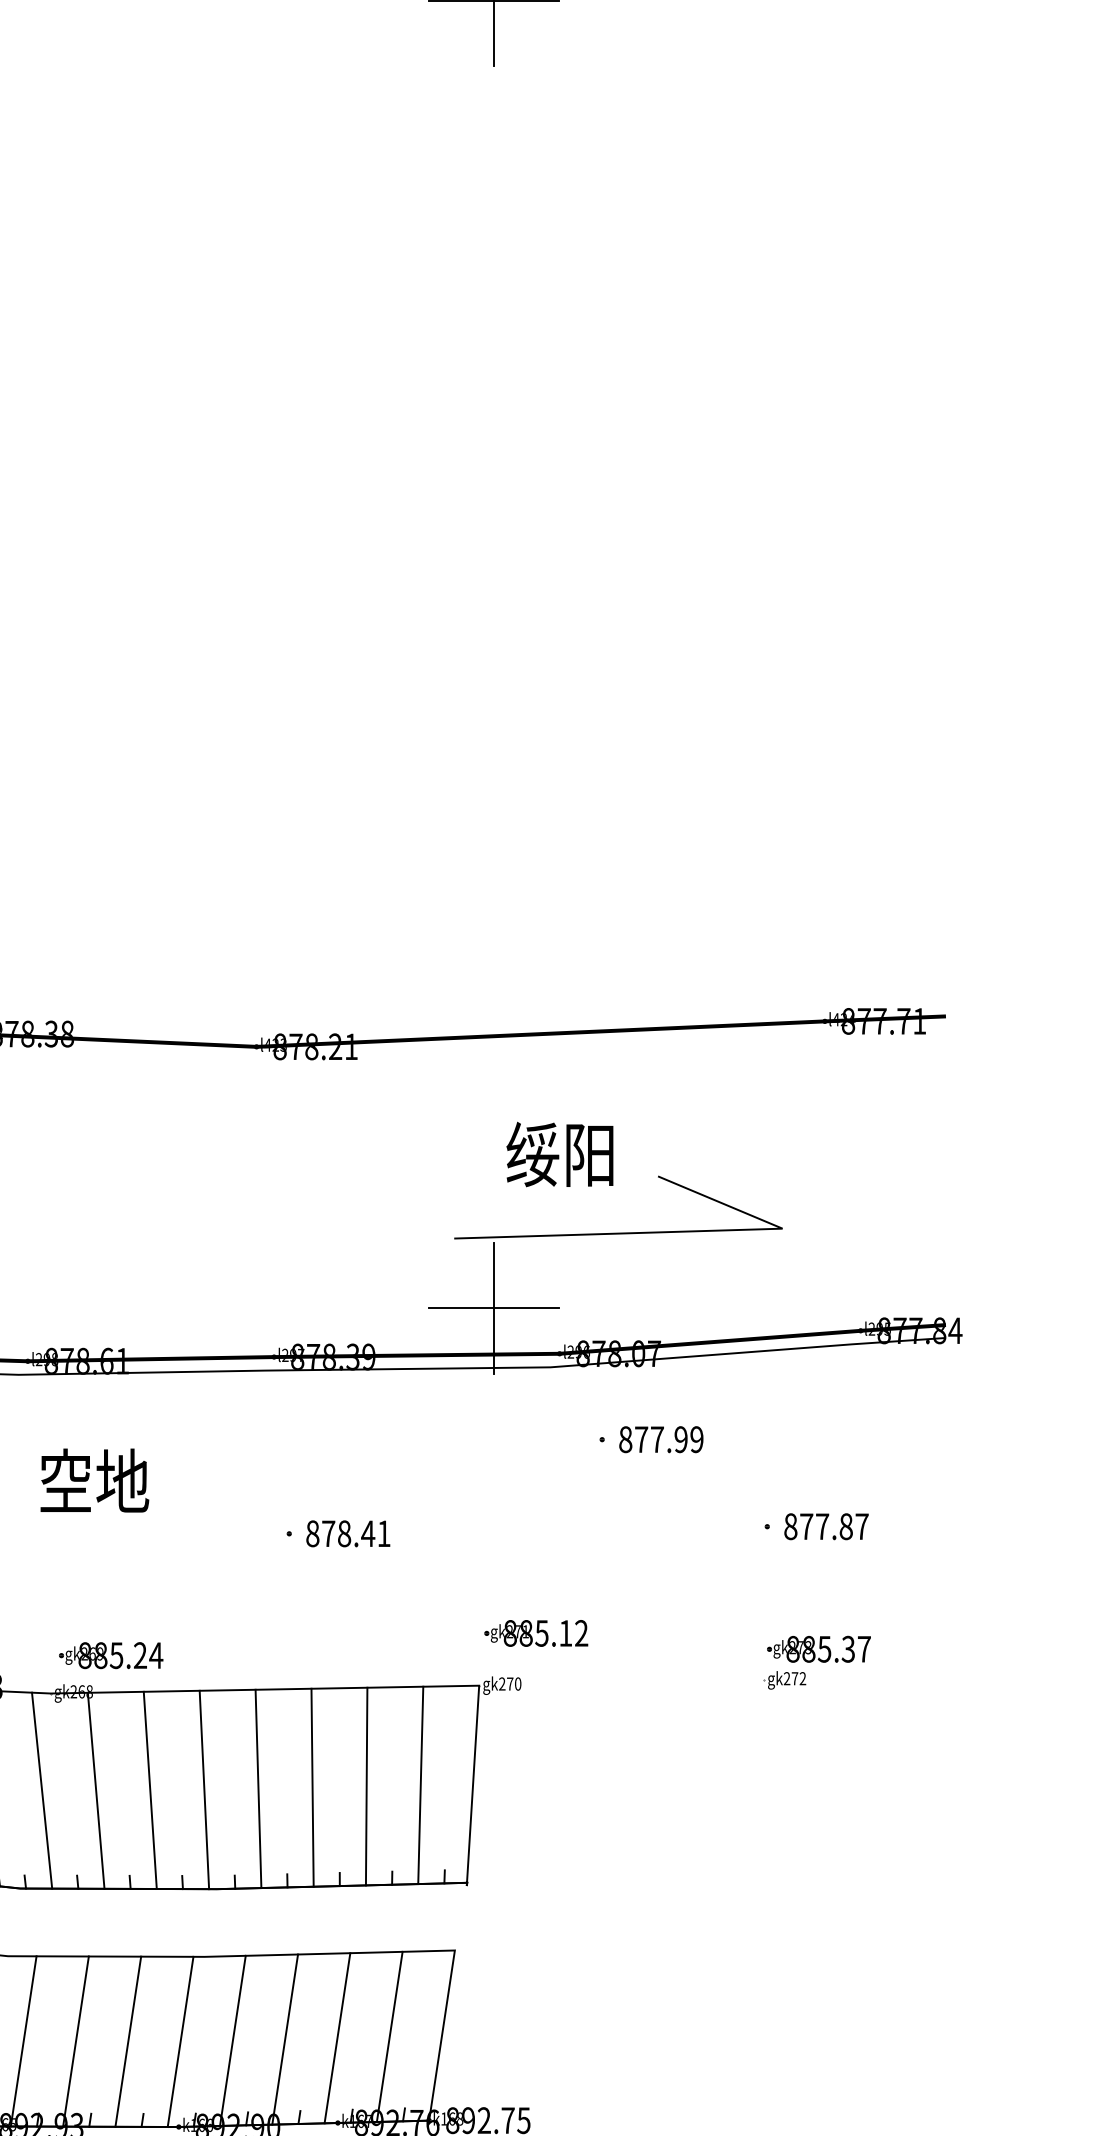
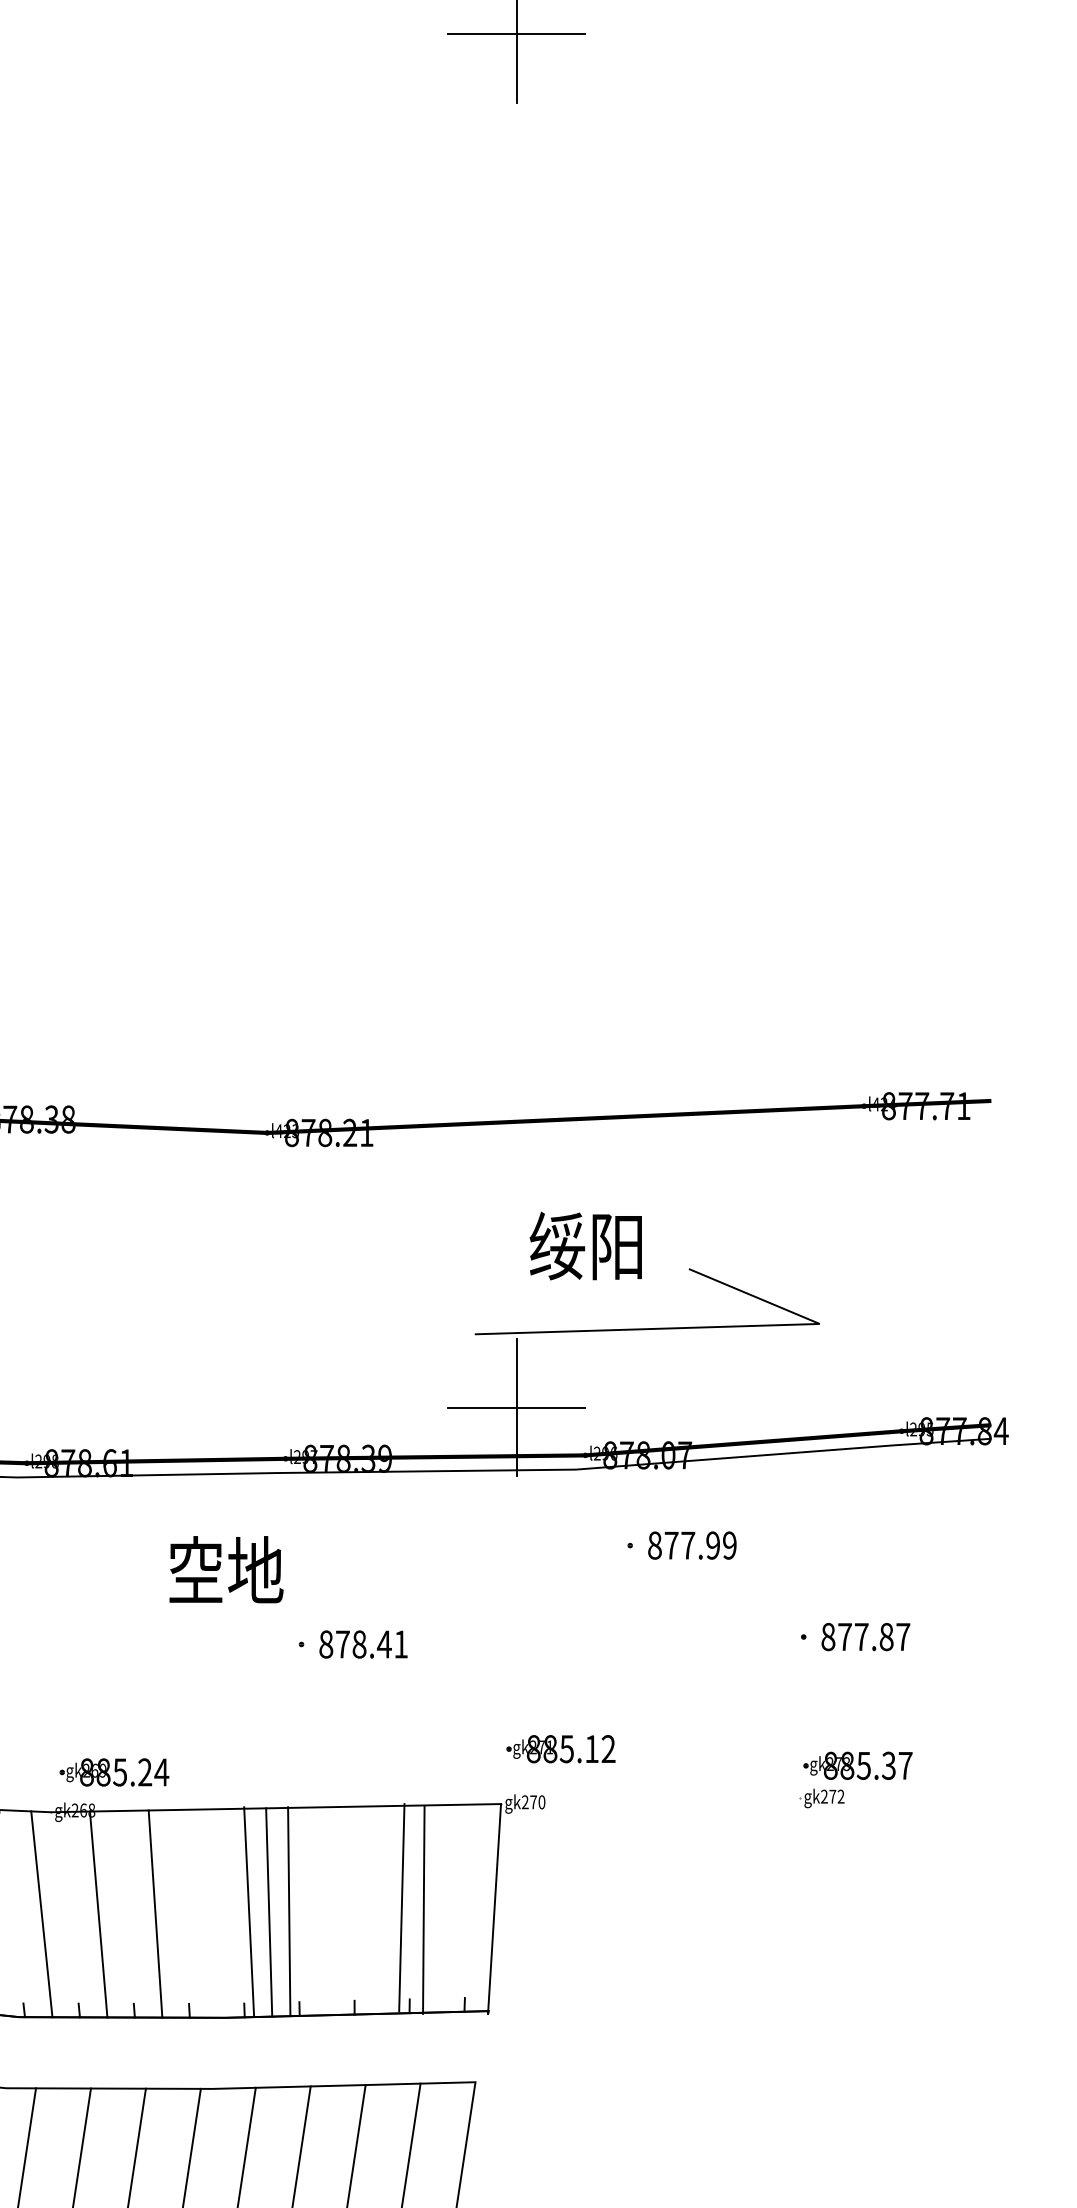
text: (94, 1480) -> (226, 1569), moved
line: (420, 1785) -> (401, 1907), moved
line: (366, 1786) -> (423, 1909), moved
line: (312, 1787) -> (289, 1910), moved
line: (204, 1789) -> (249, 1910), moved

